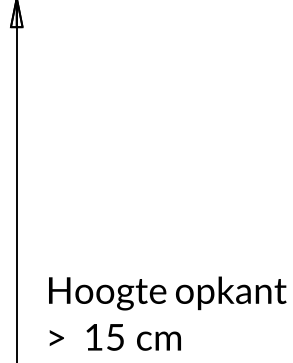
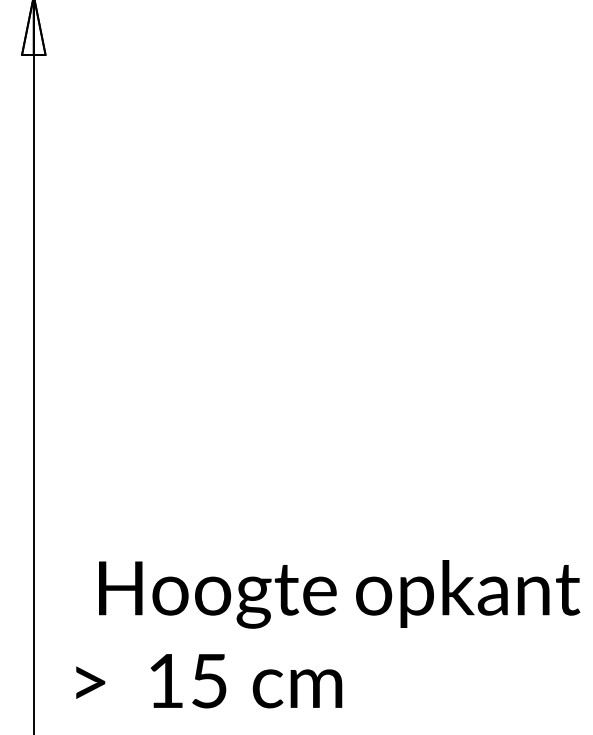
text: (114, 337) -> (207, 681), moved

